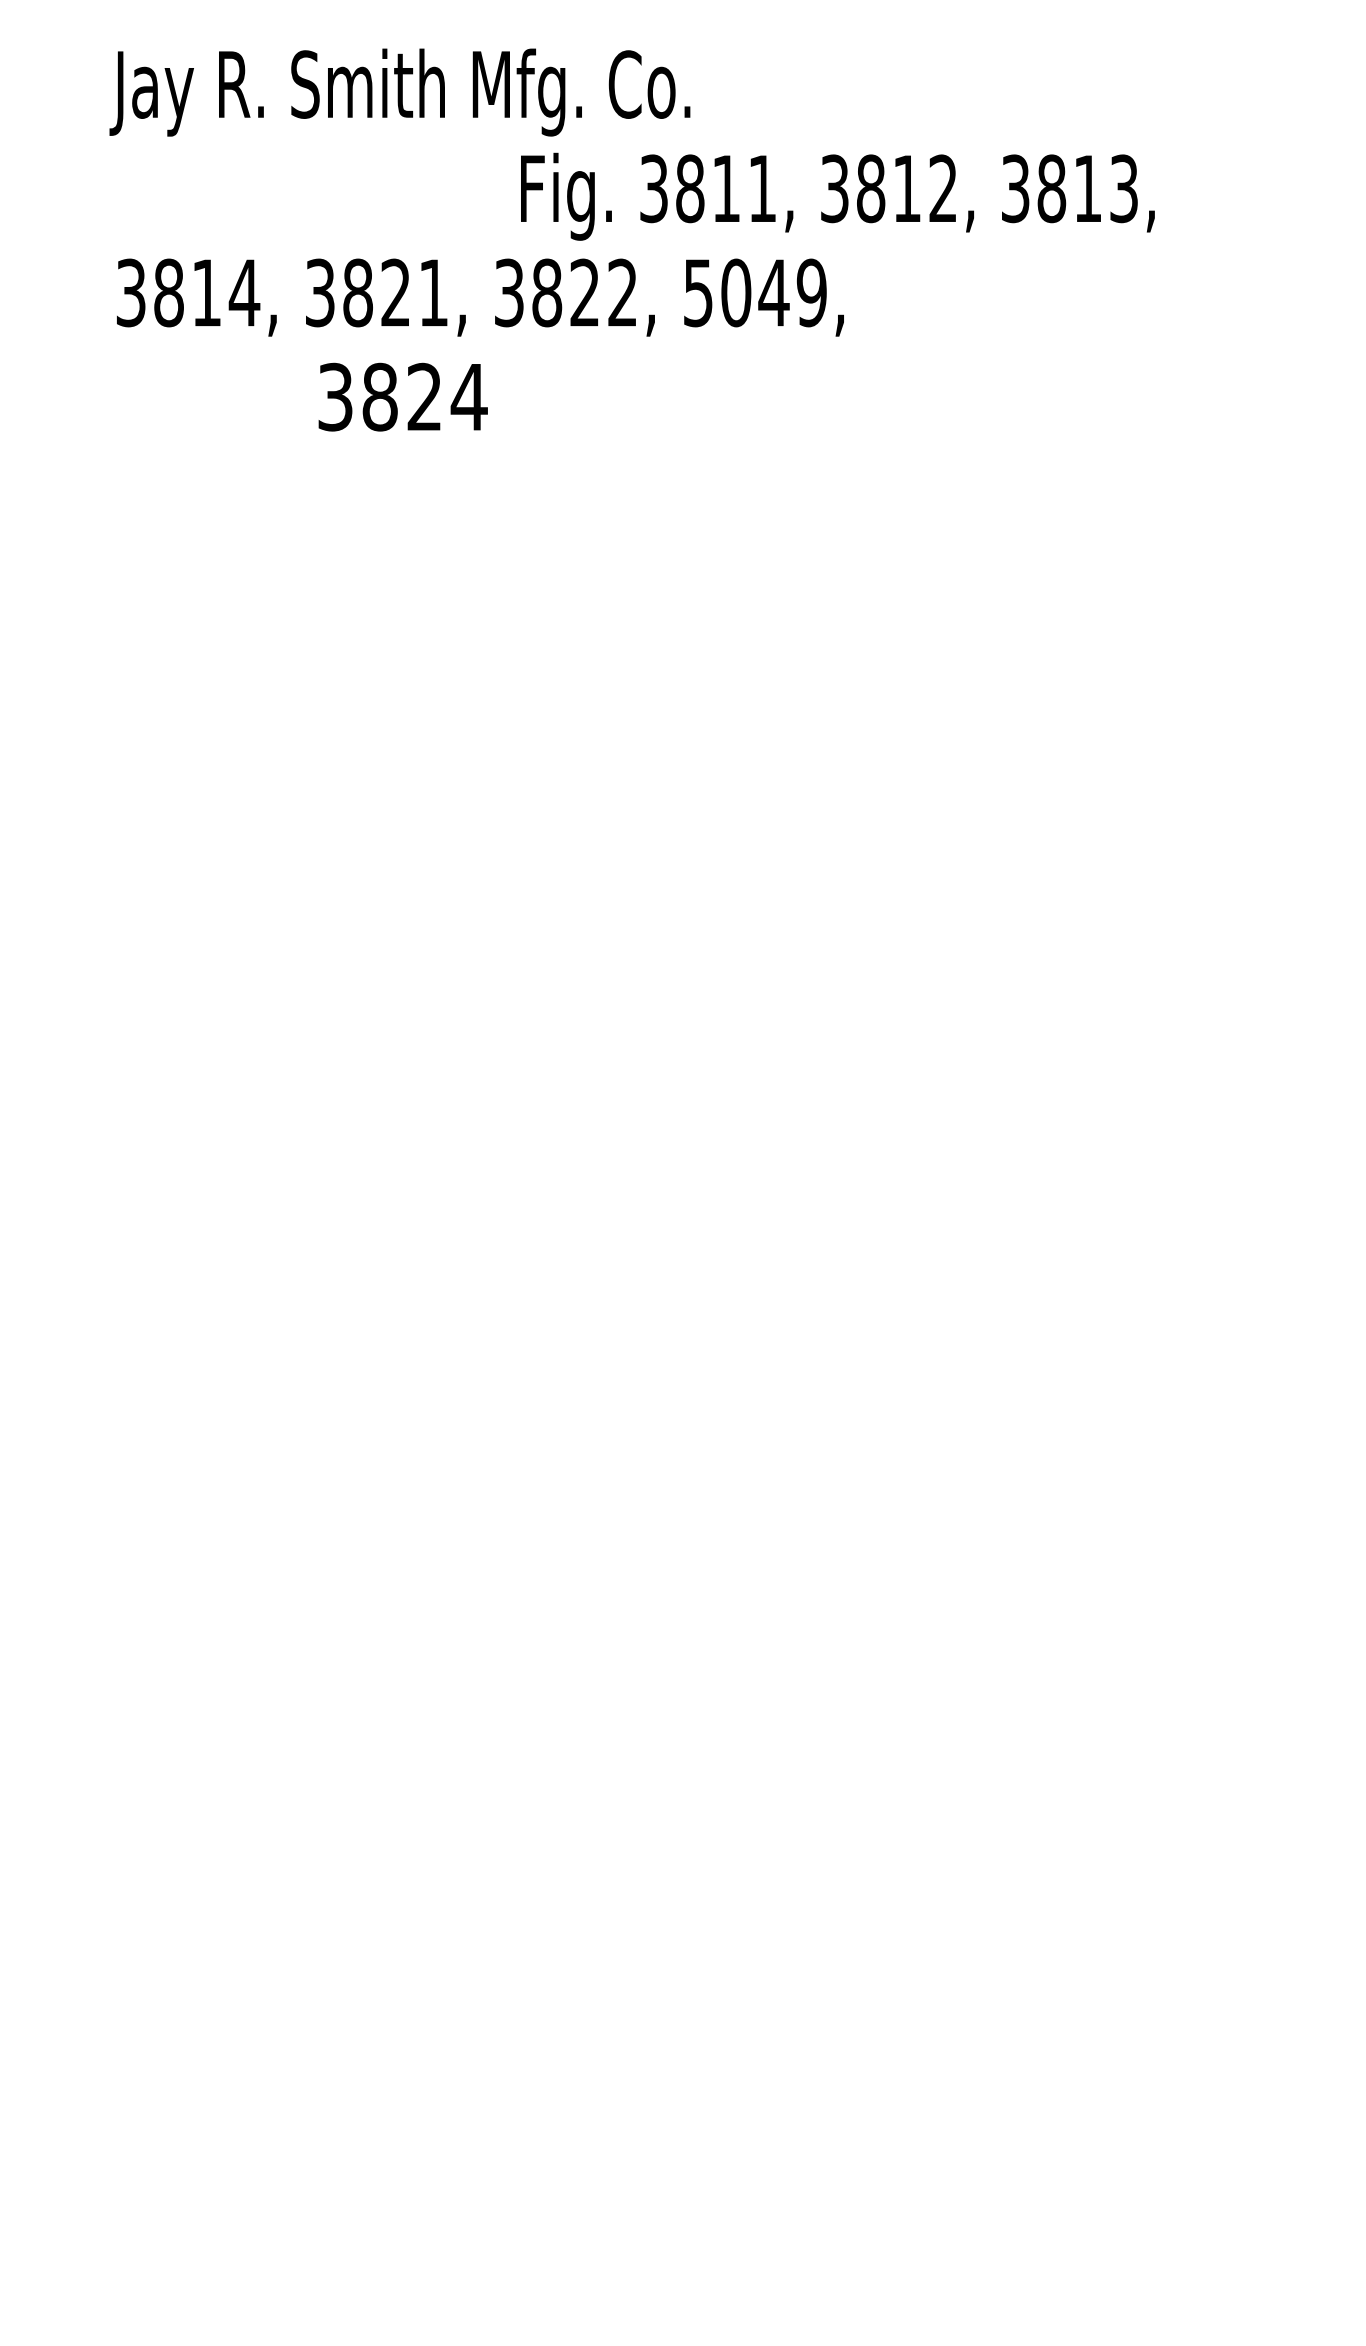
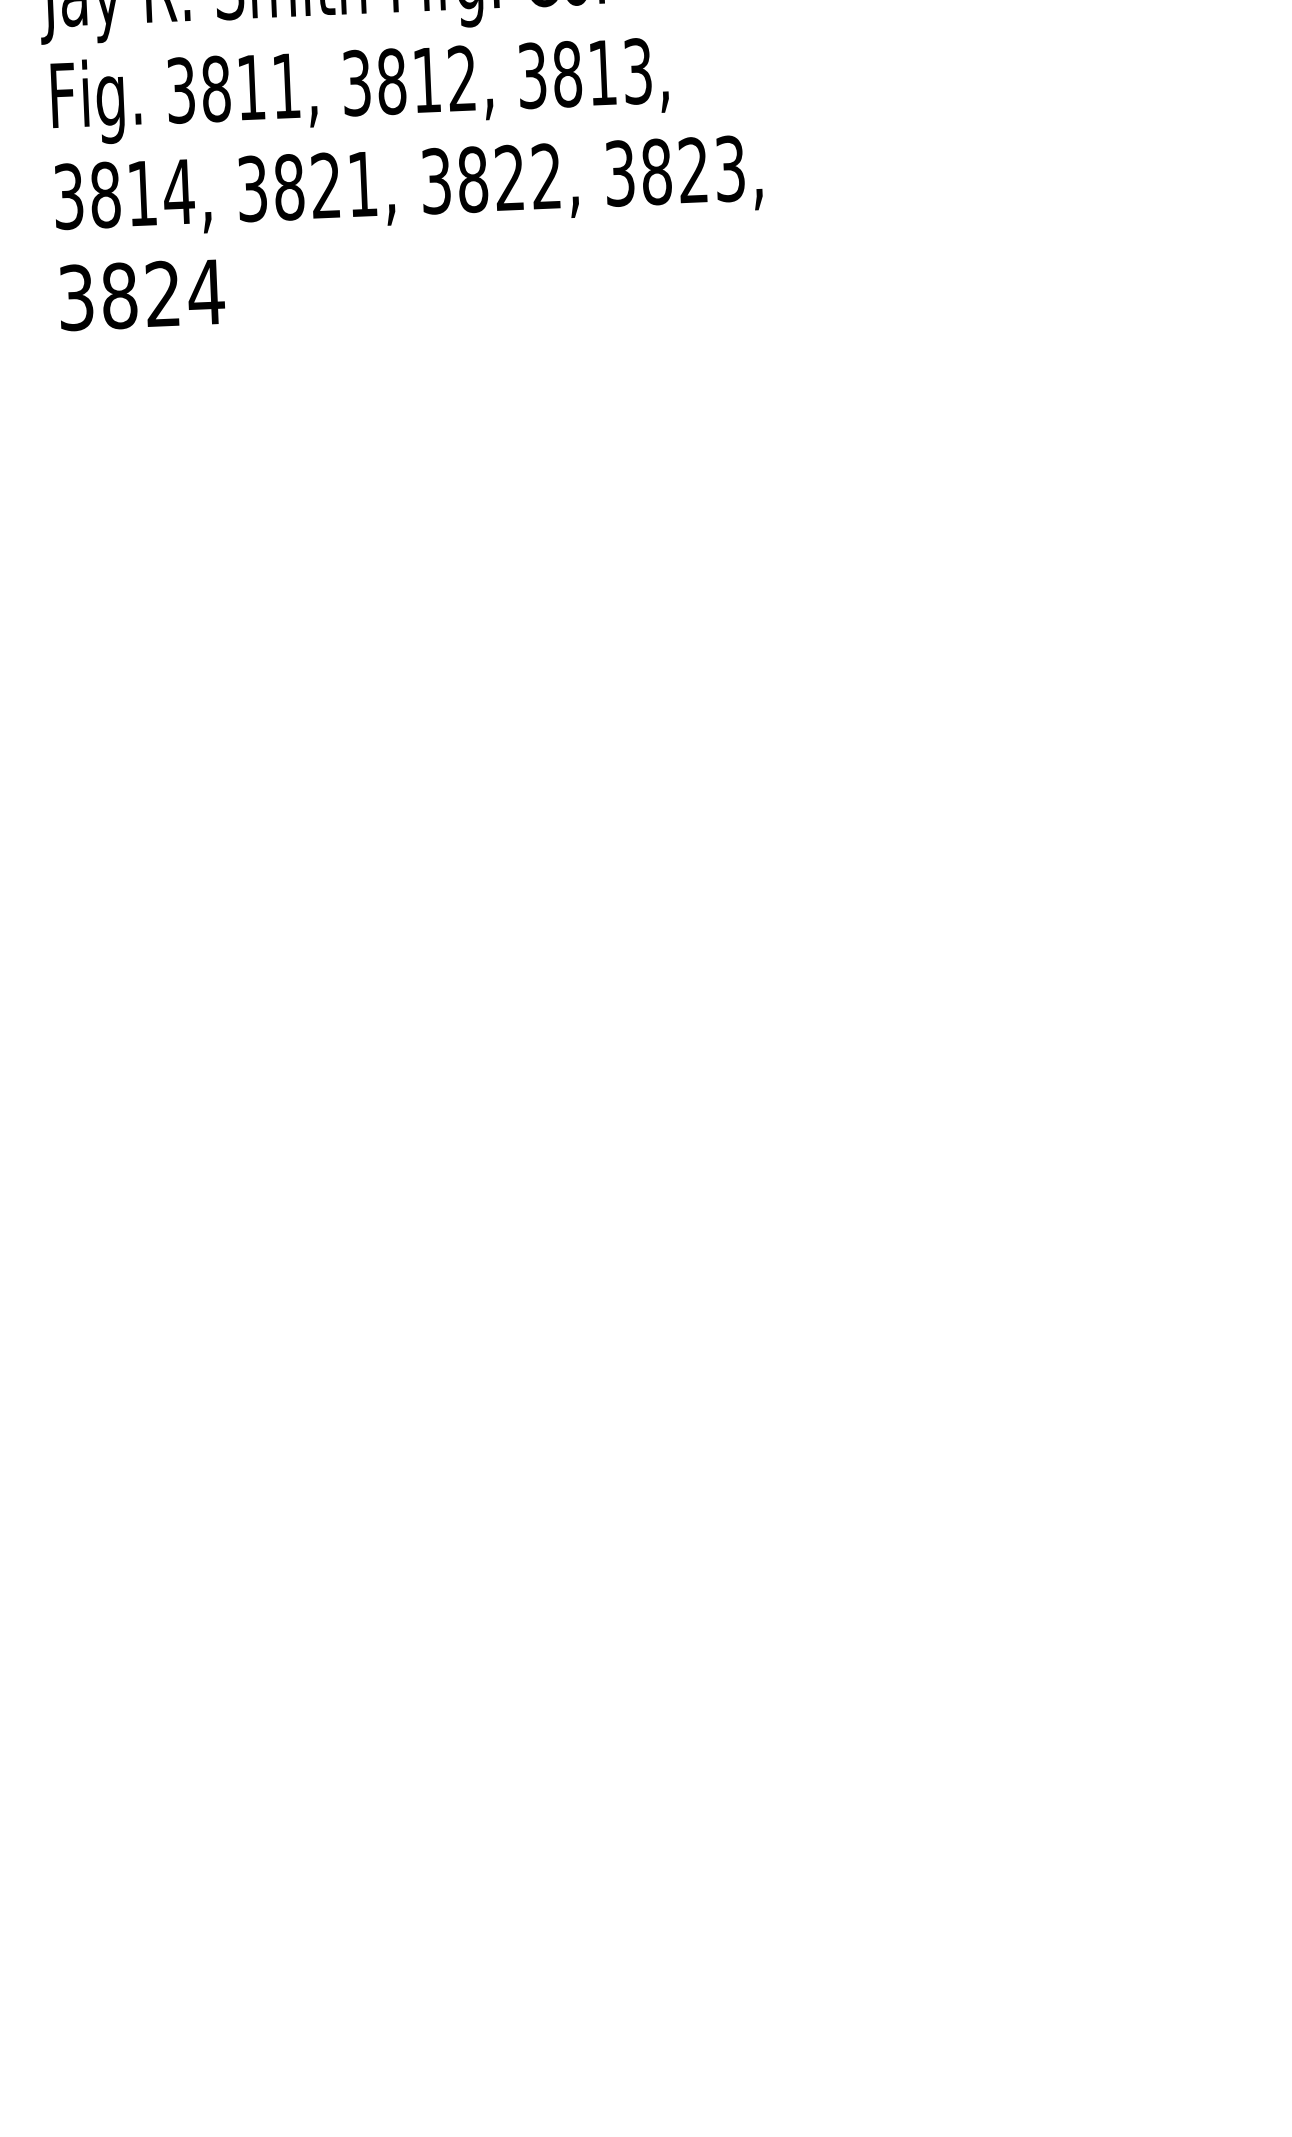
text: (837, 196) -> (359, 90), moved
text: (755, 292) -> (675, 170), 5049, -> 3823,
text: (402, 396) -> (141, 294), moved

